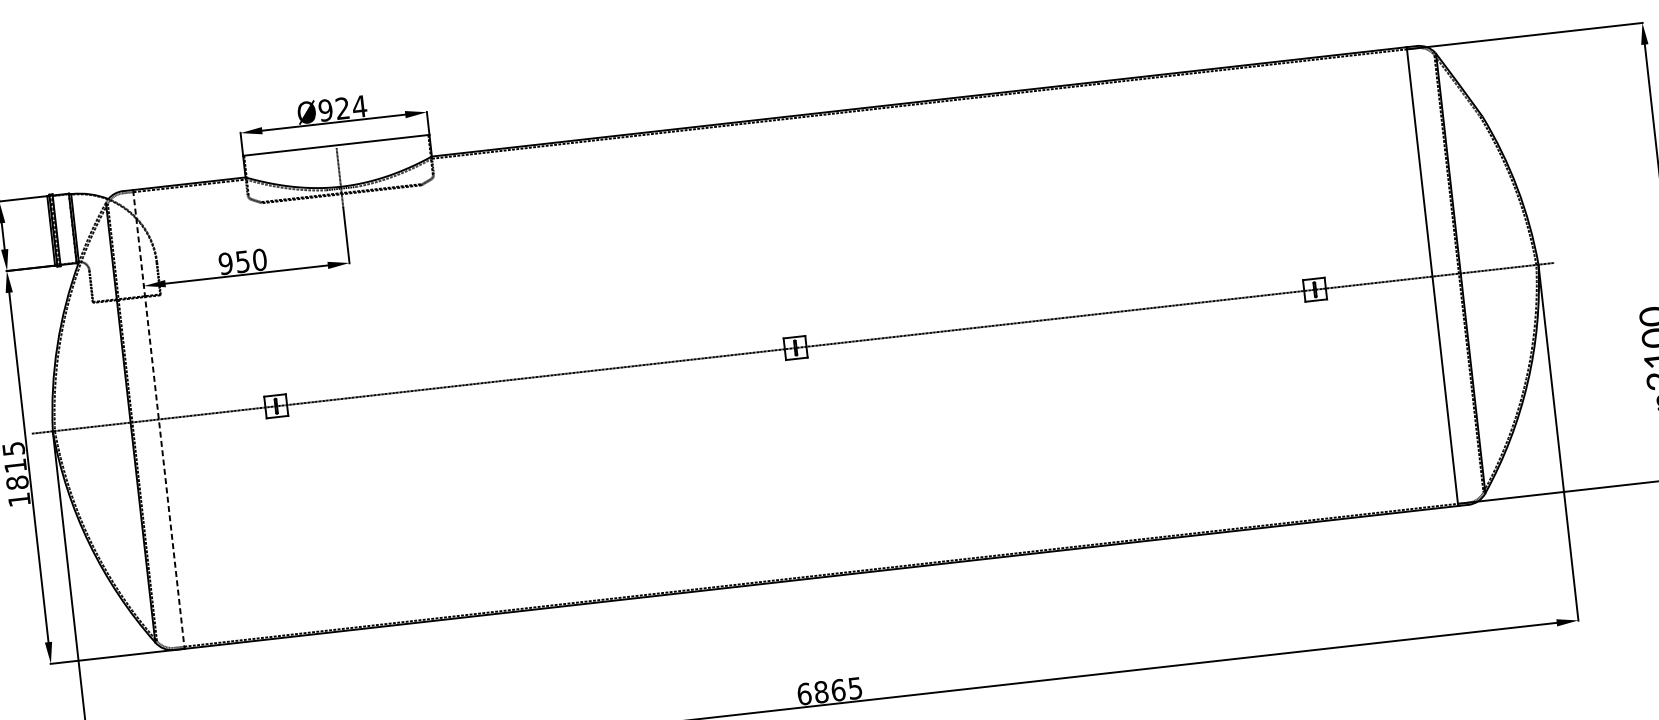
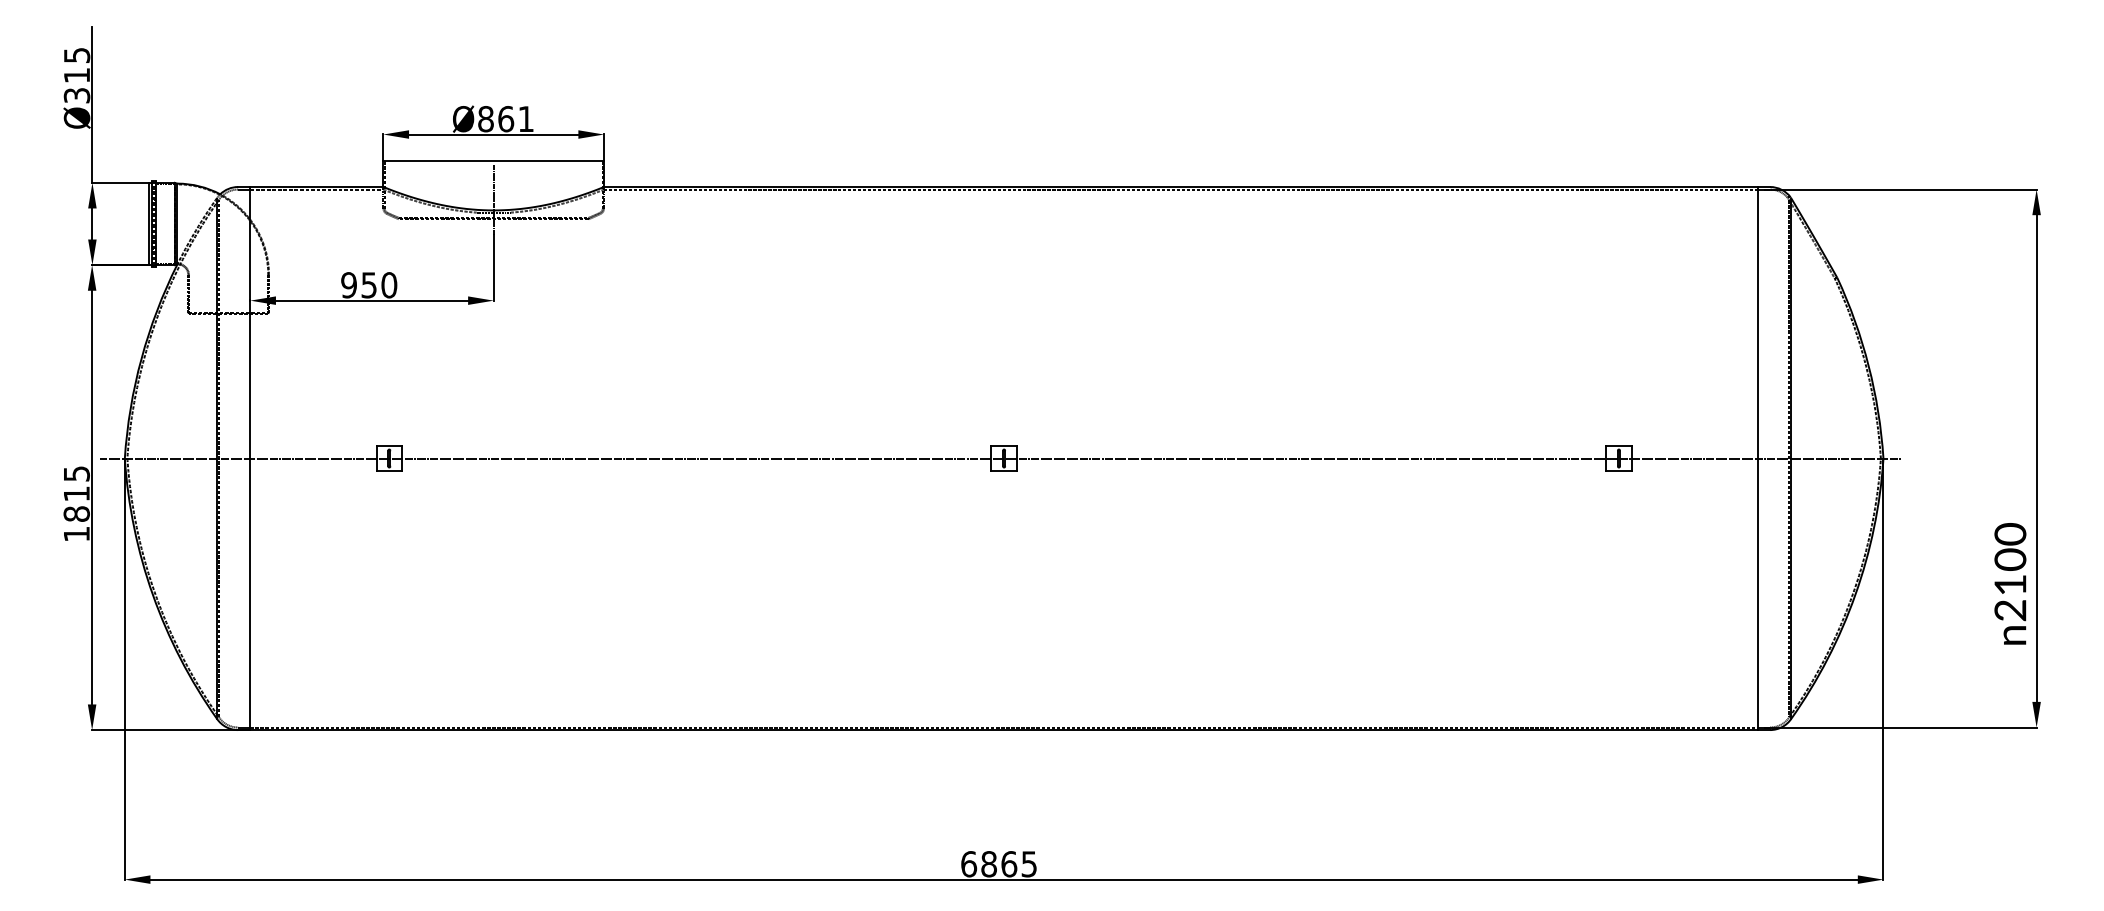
text: (343, 108) -> (506, 119), Ø924 -> Ø861
line: (158, 419) -> (250, 458), dashed -> solid

